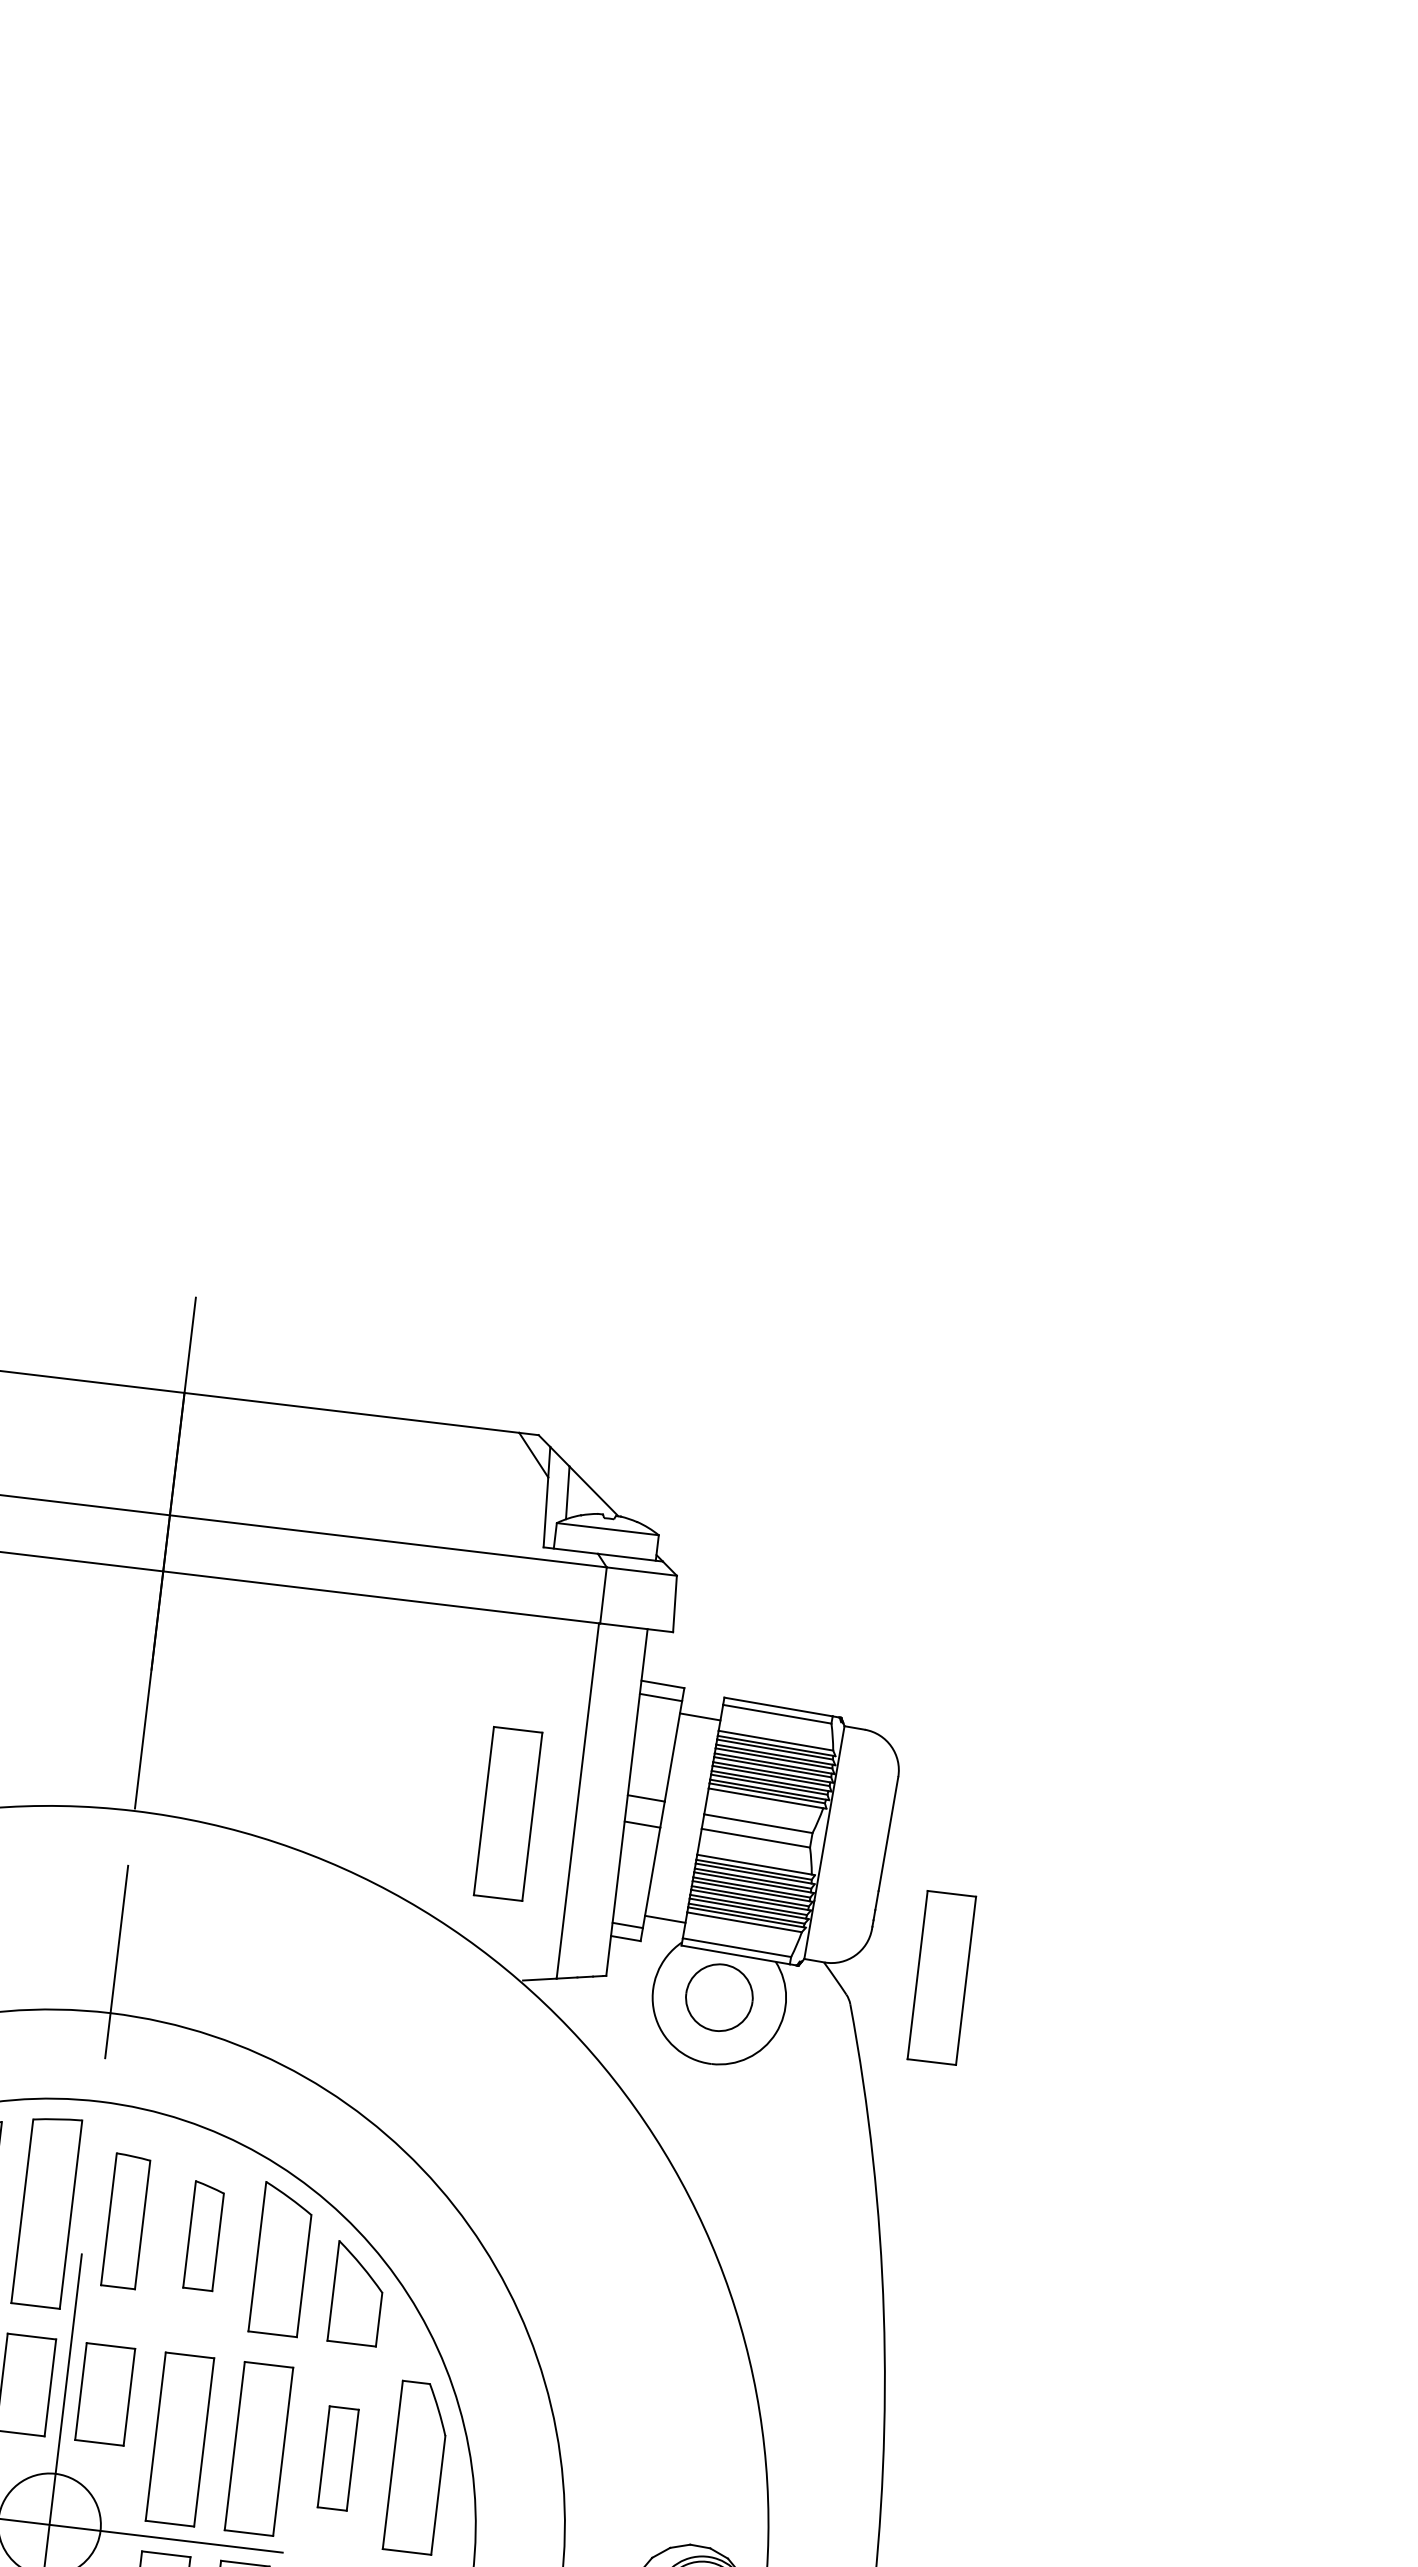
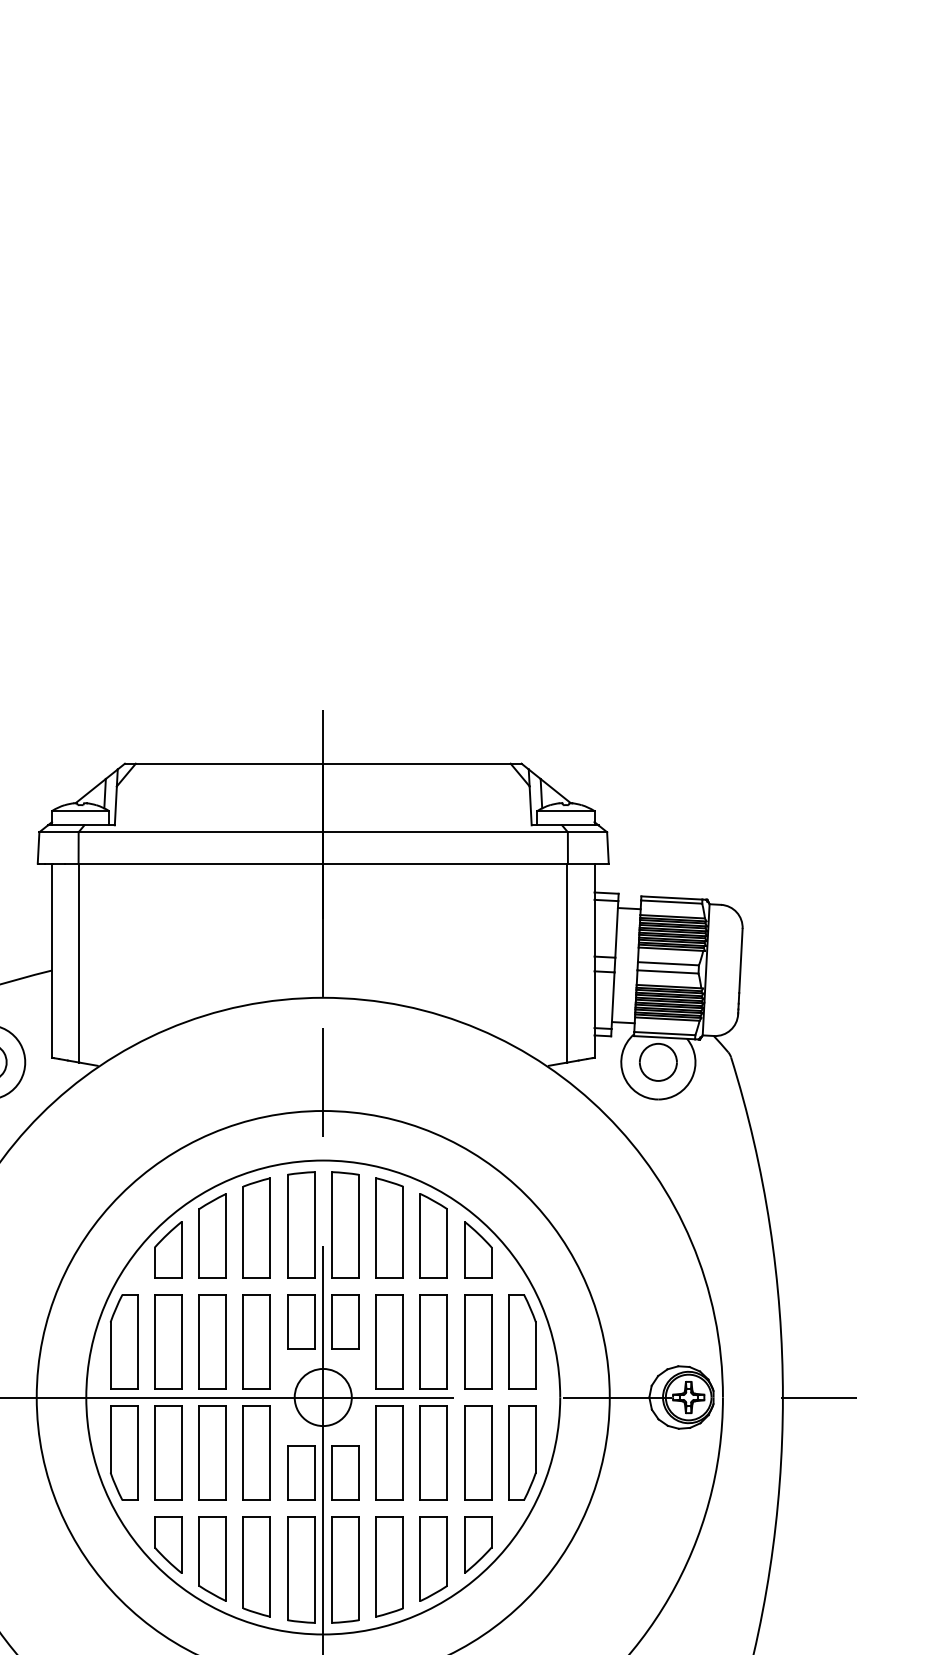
part: (507, 1813) -> (529, 974), removed
part: (941, 1977) -> (779, 1036), removed
part: (126, 2220) -> (345, 1224), size x1.43
part: (204, 2235) -> (389, 1227), size x1.67
part: (338, 2457) -> (478, 1341), size x1.67

